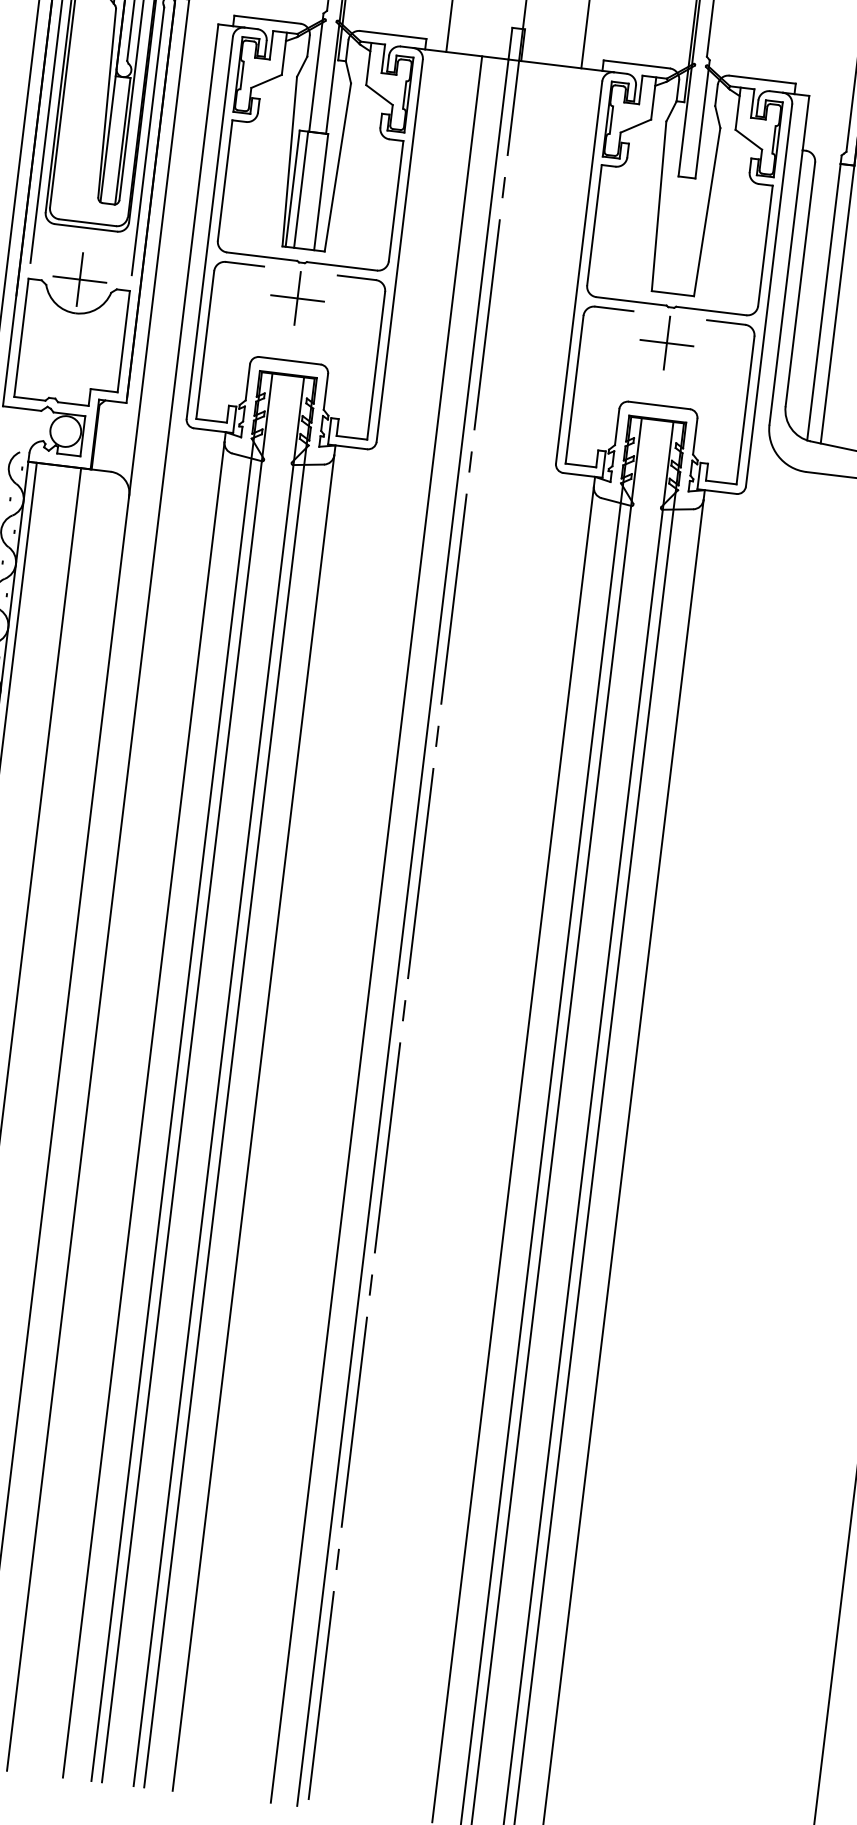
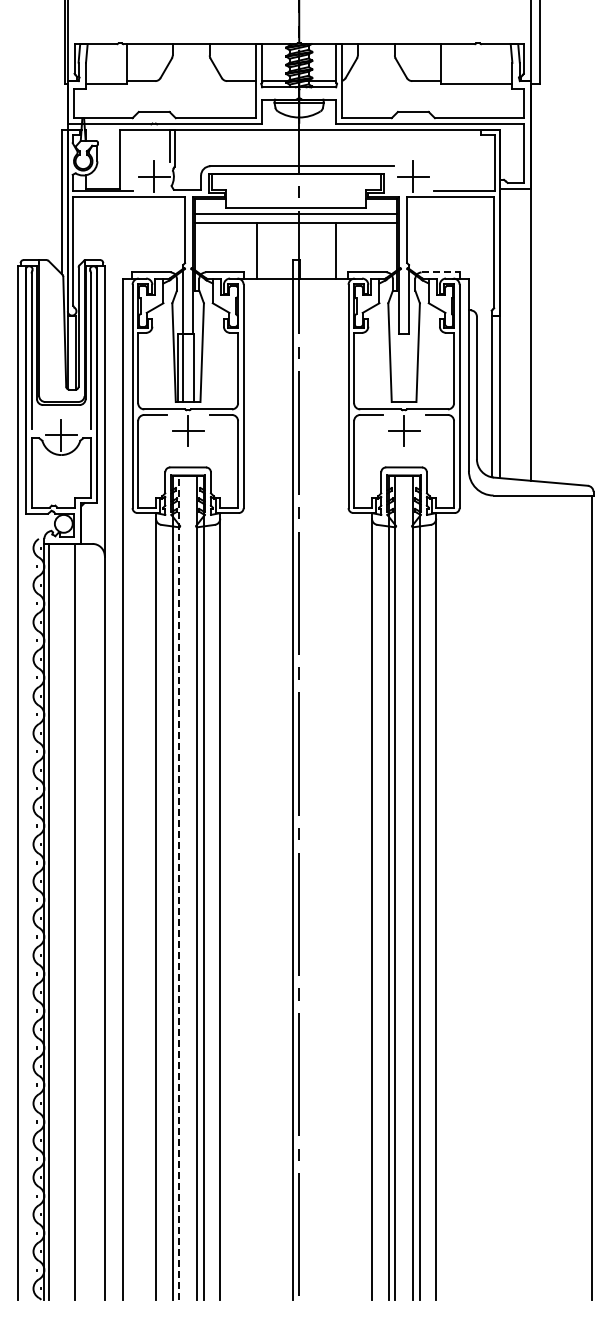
line: (763, 79) -> (441, 272), solid -> dashed
line: (376, 928) -> (277, 788), removed
line: (186, 1077) -> (178, 887), solid -> dashed

